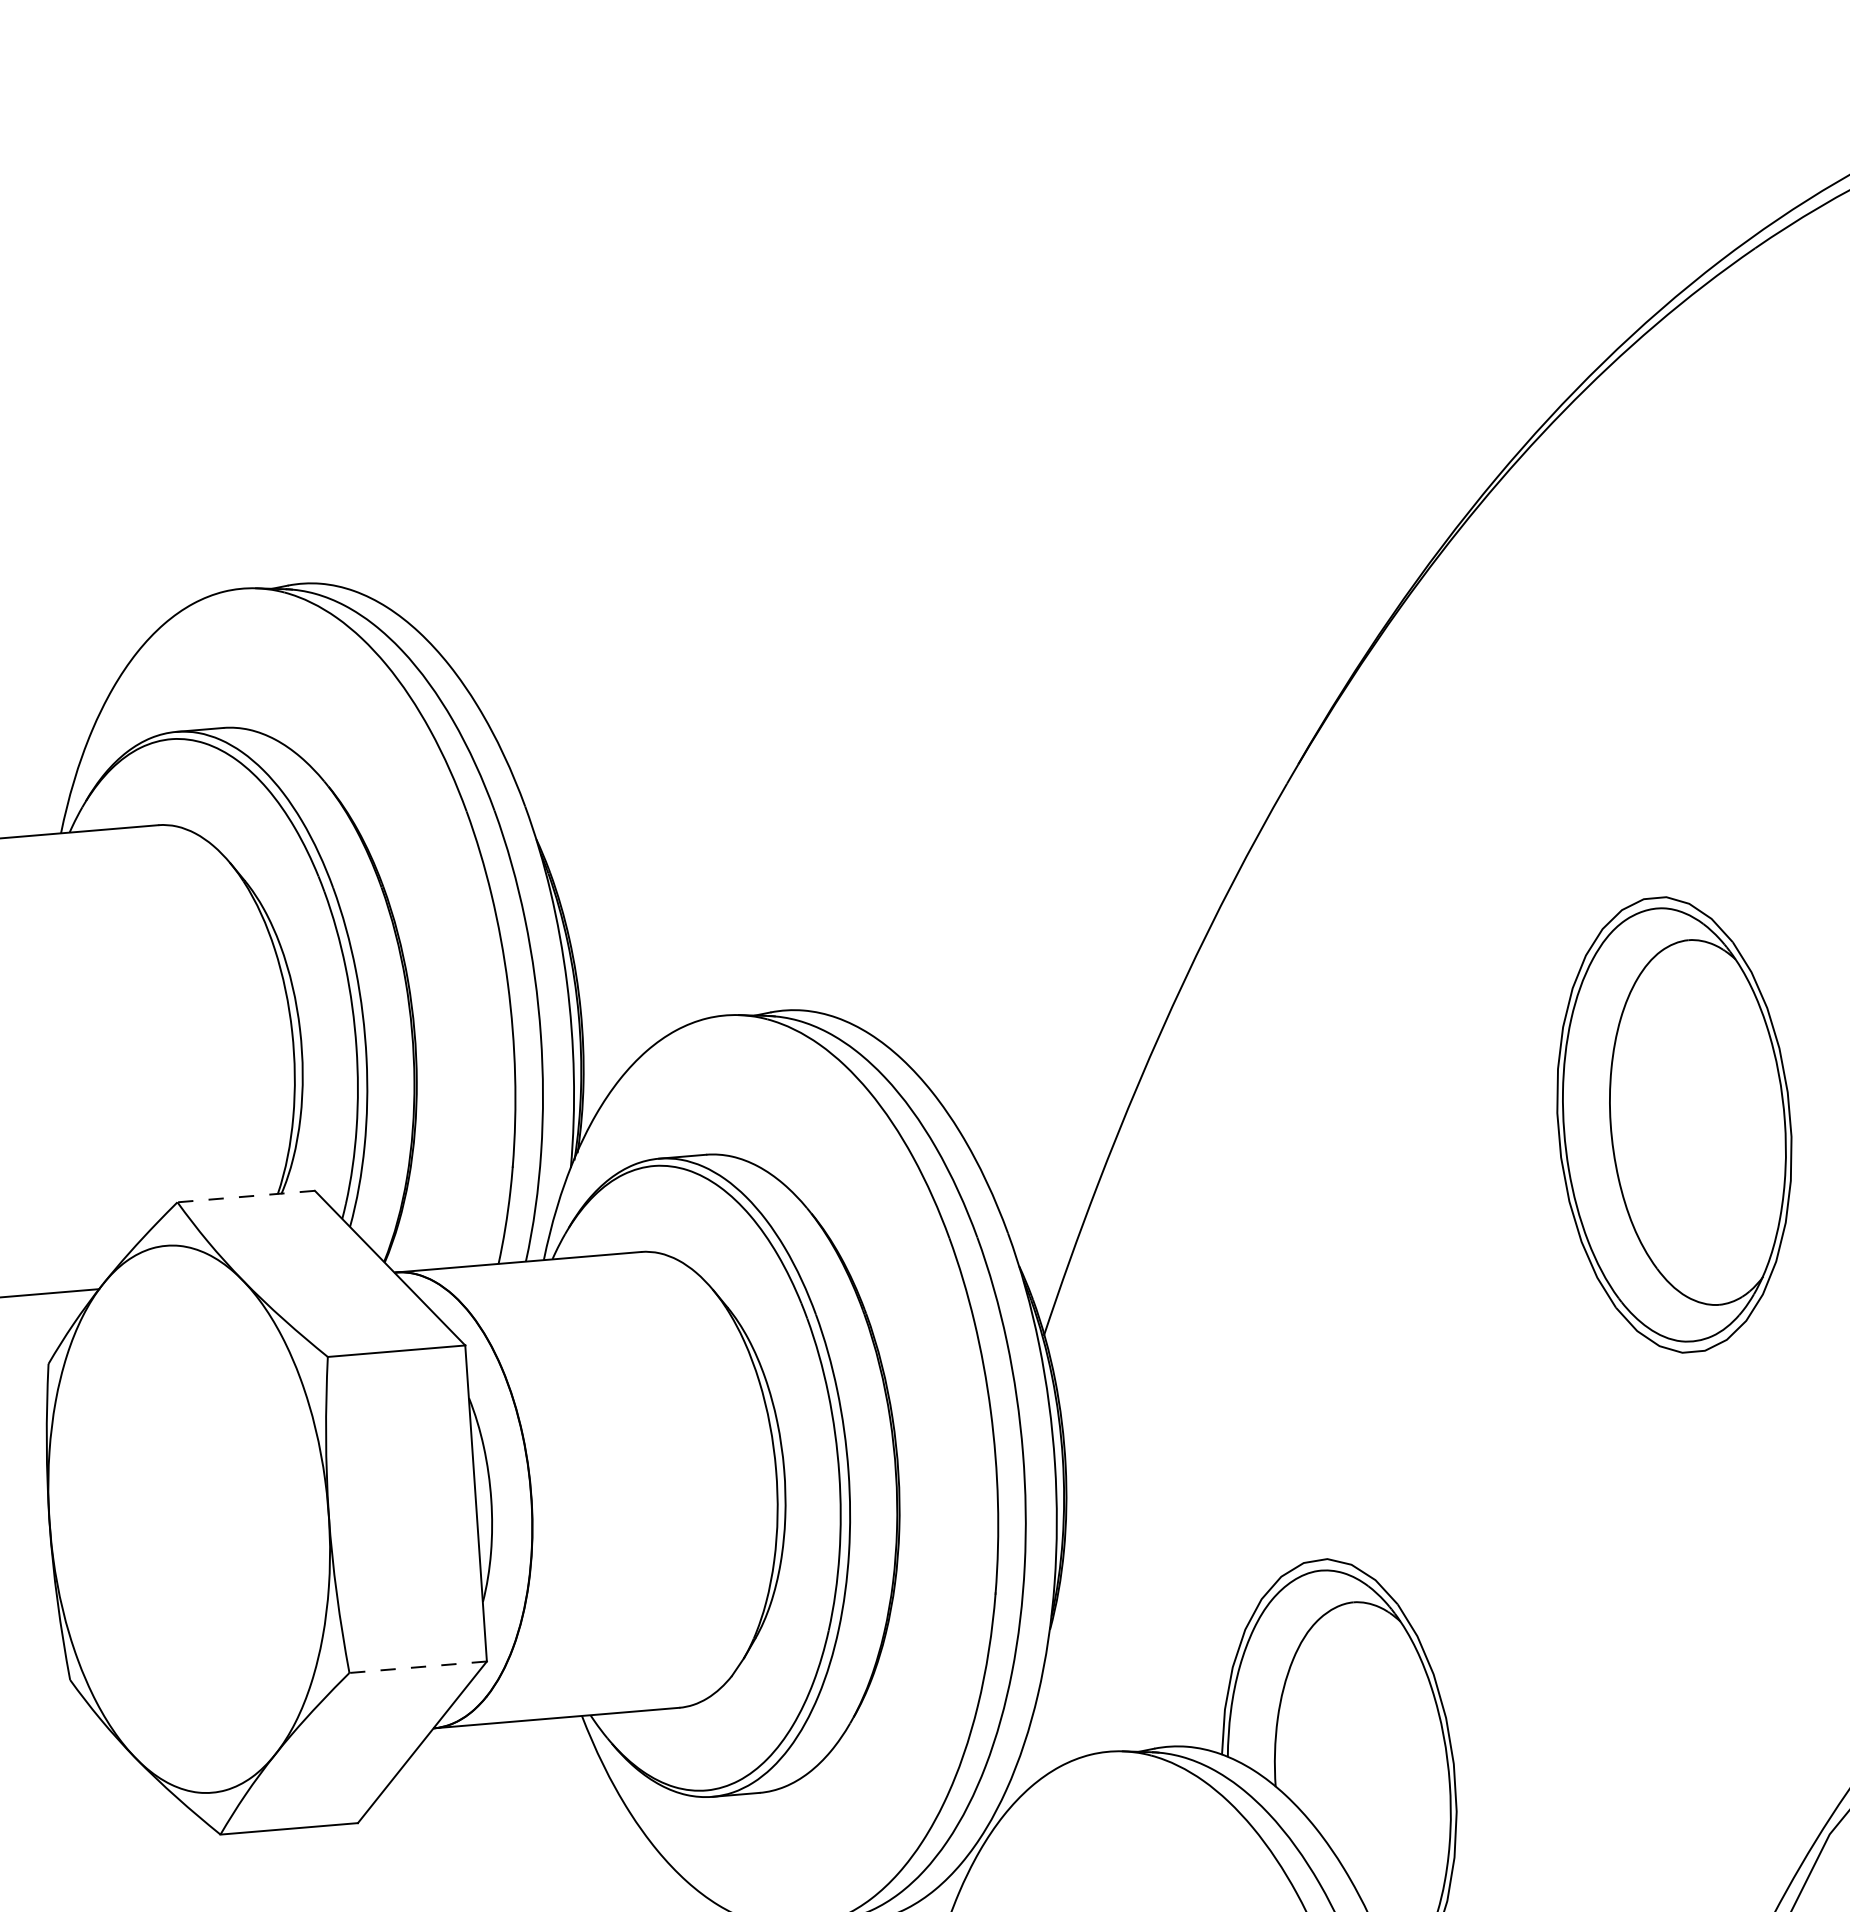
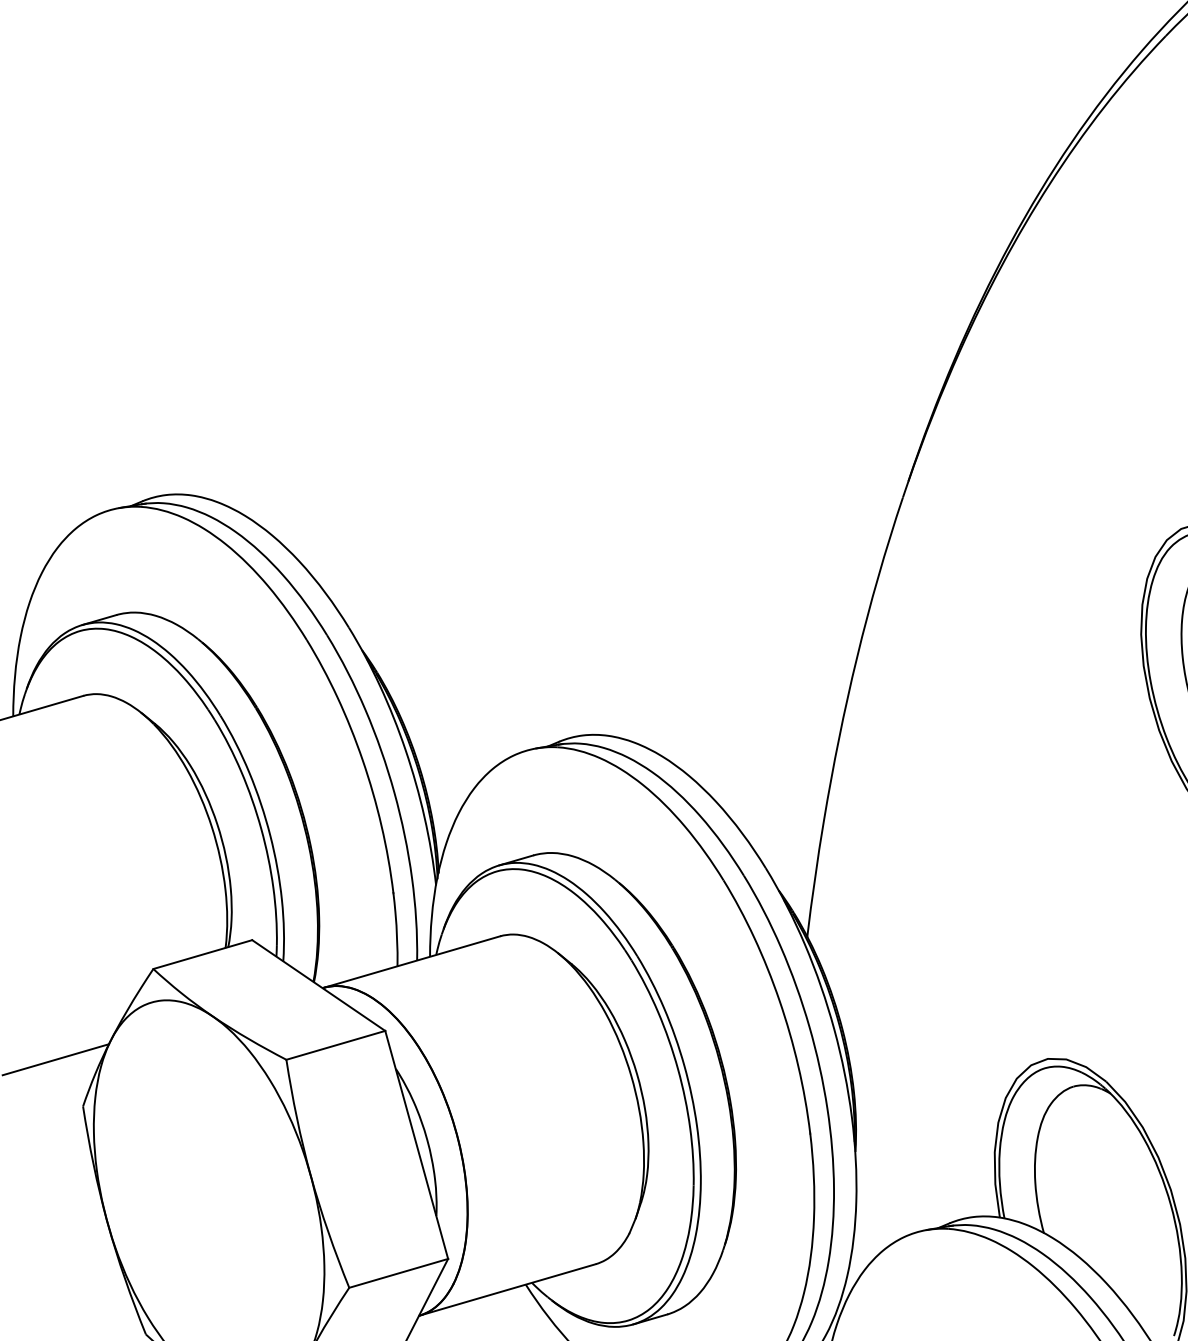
line: (246, 1196) -> (203, 954), dashed -> solid
line: (418, 1667) -> (398, 1273), dashed -> solid

